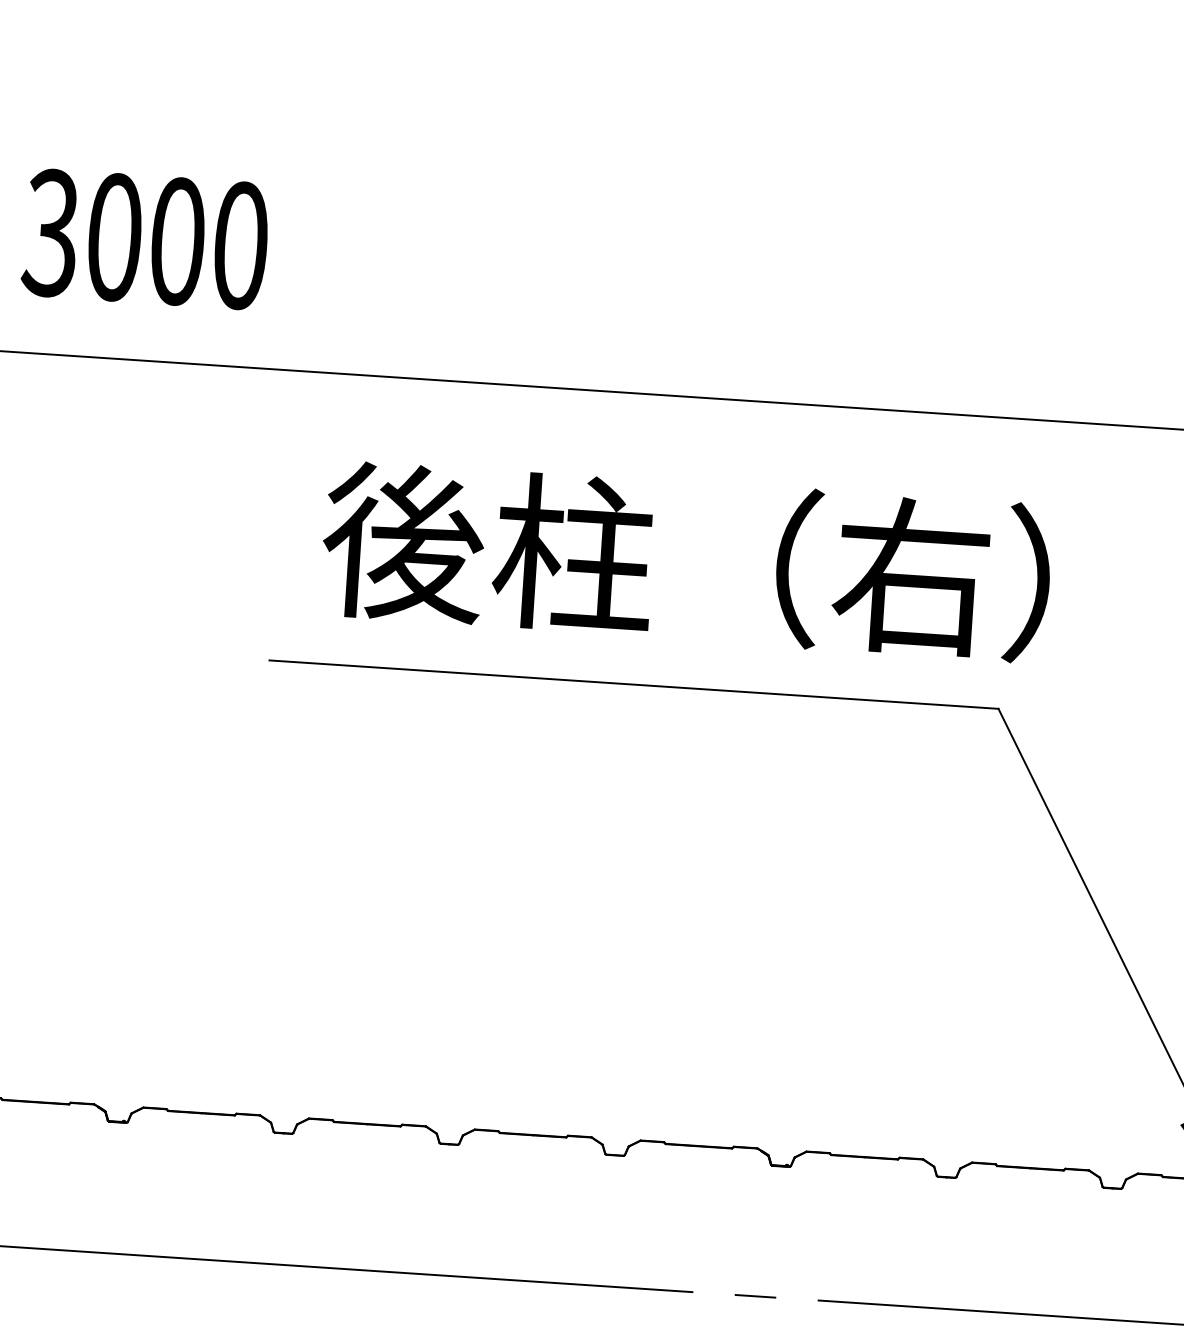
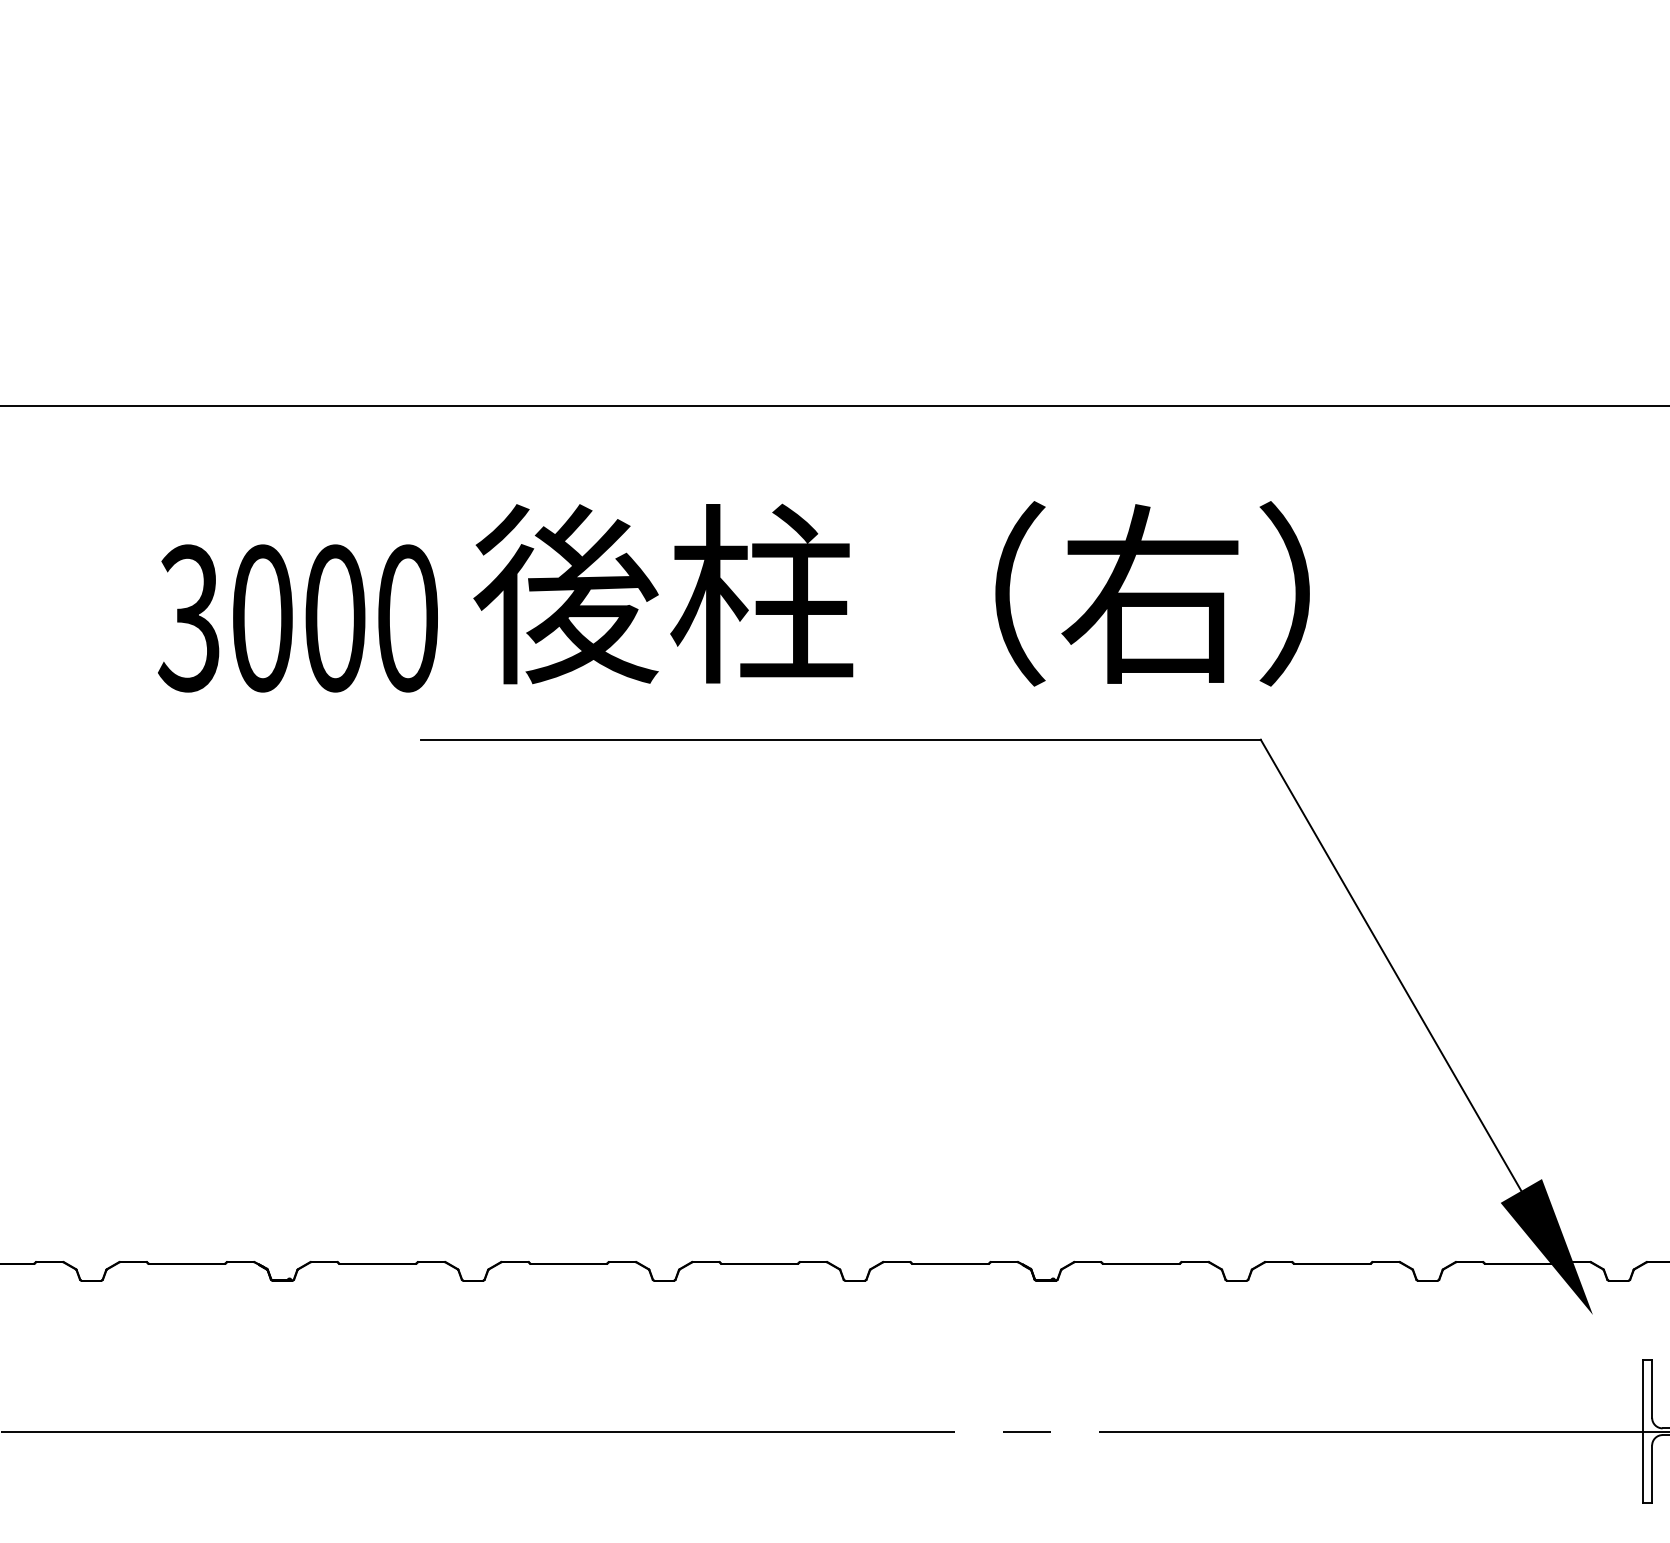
text: (145, 239) -> (297, 618), moved

